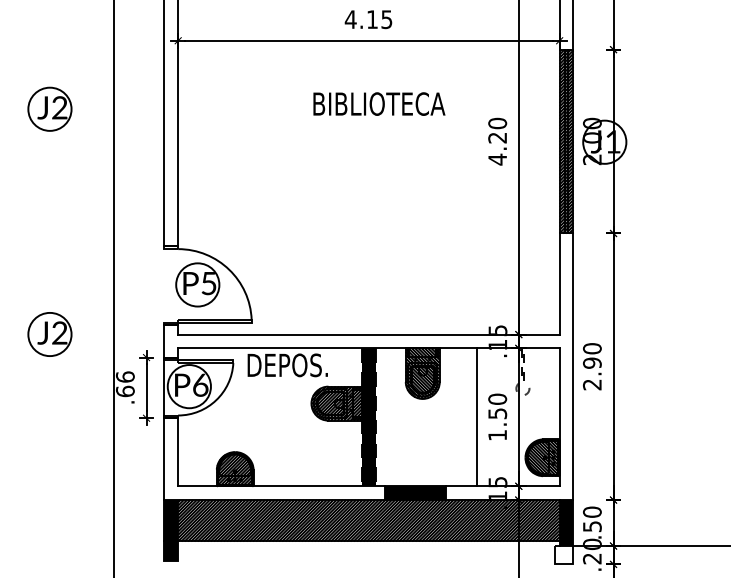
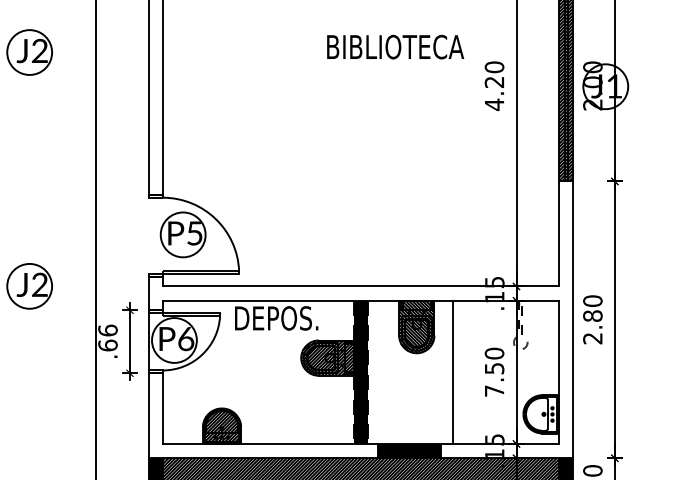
text: (379, 103) -> (395, 46), moved
text: (592, 362) -> (593, 315), 2.90 -> 2.80
line: (476, 417) -> (452, 372), moved
text: (497, 435) -> (494, 391), 1.50 -> 7.50
hatch: (542, 457) -> (541, 414), removed

